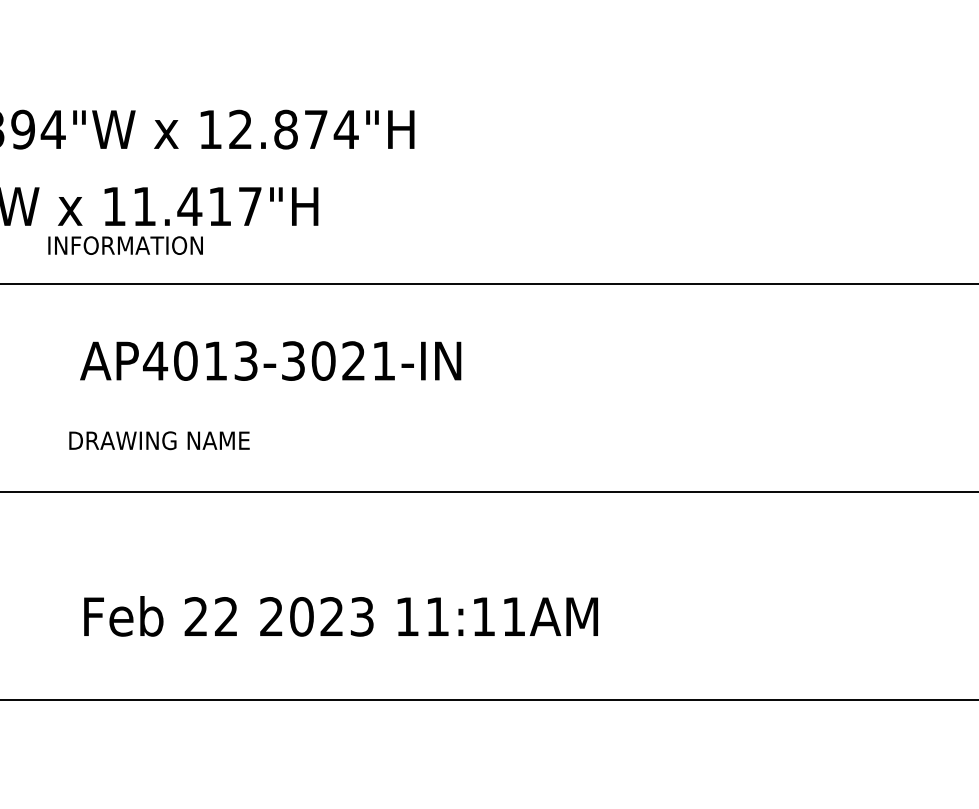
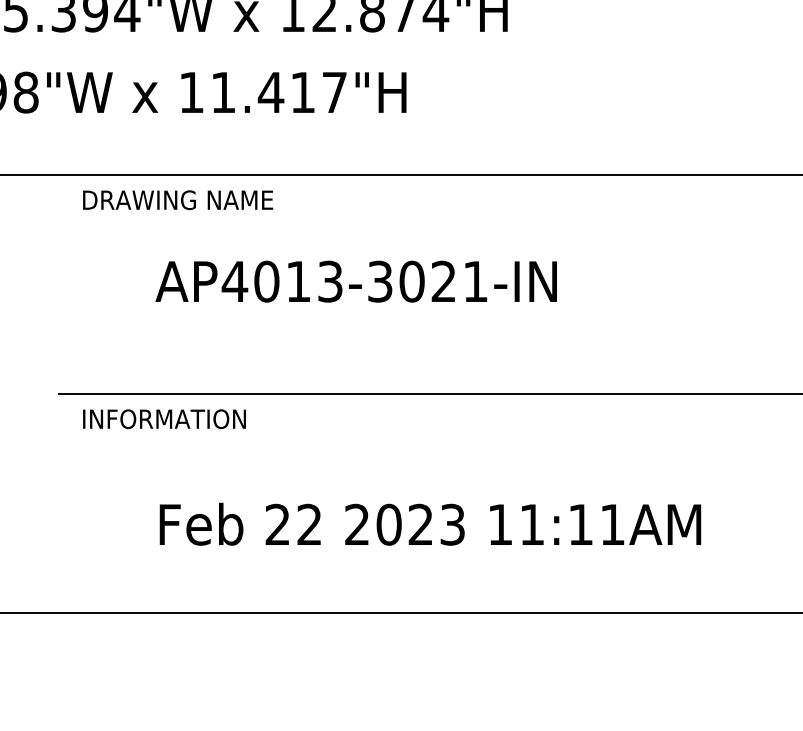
text: (125, 245) -> (164, 419), moved
text: (270, 360) -> (356, 281), moved
text: (159, 440) -> (178, 199), moved

